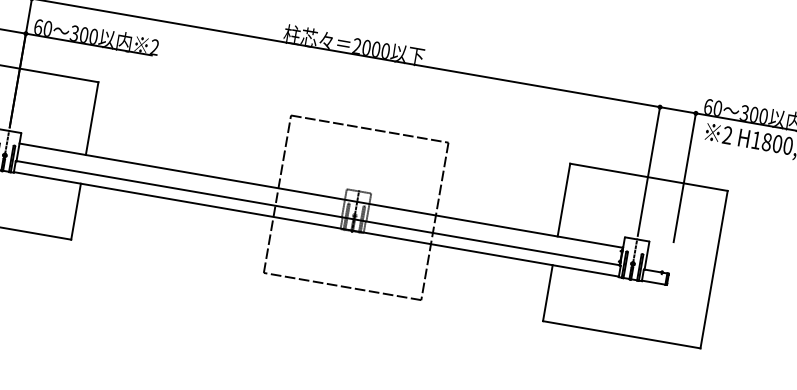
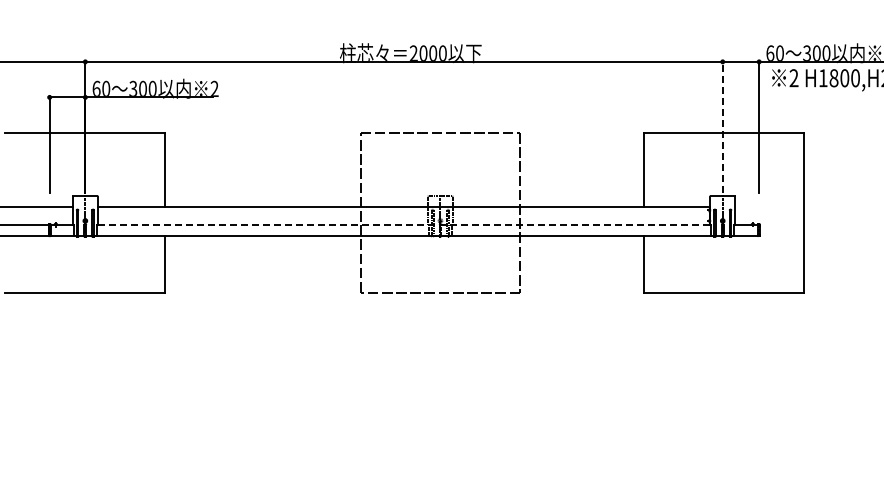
line: (648, 171) -> (722, 127), solid -> dashed
line: (317, 213) -> (403, 224), solid -> dashed

